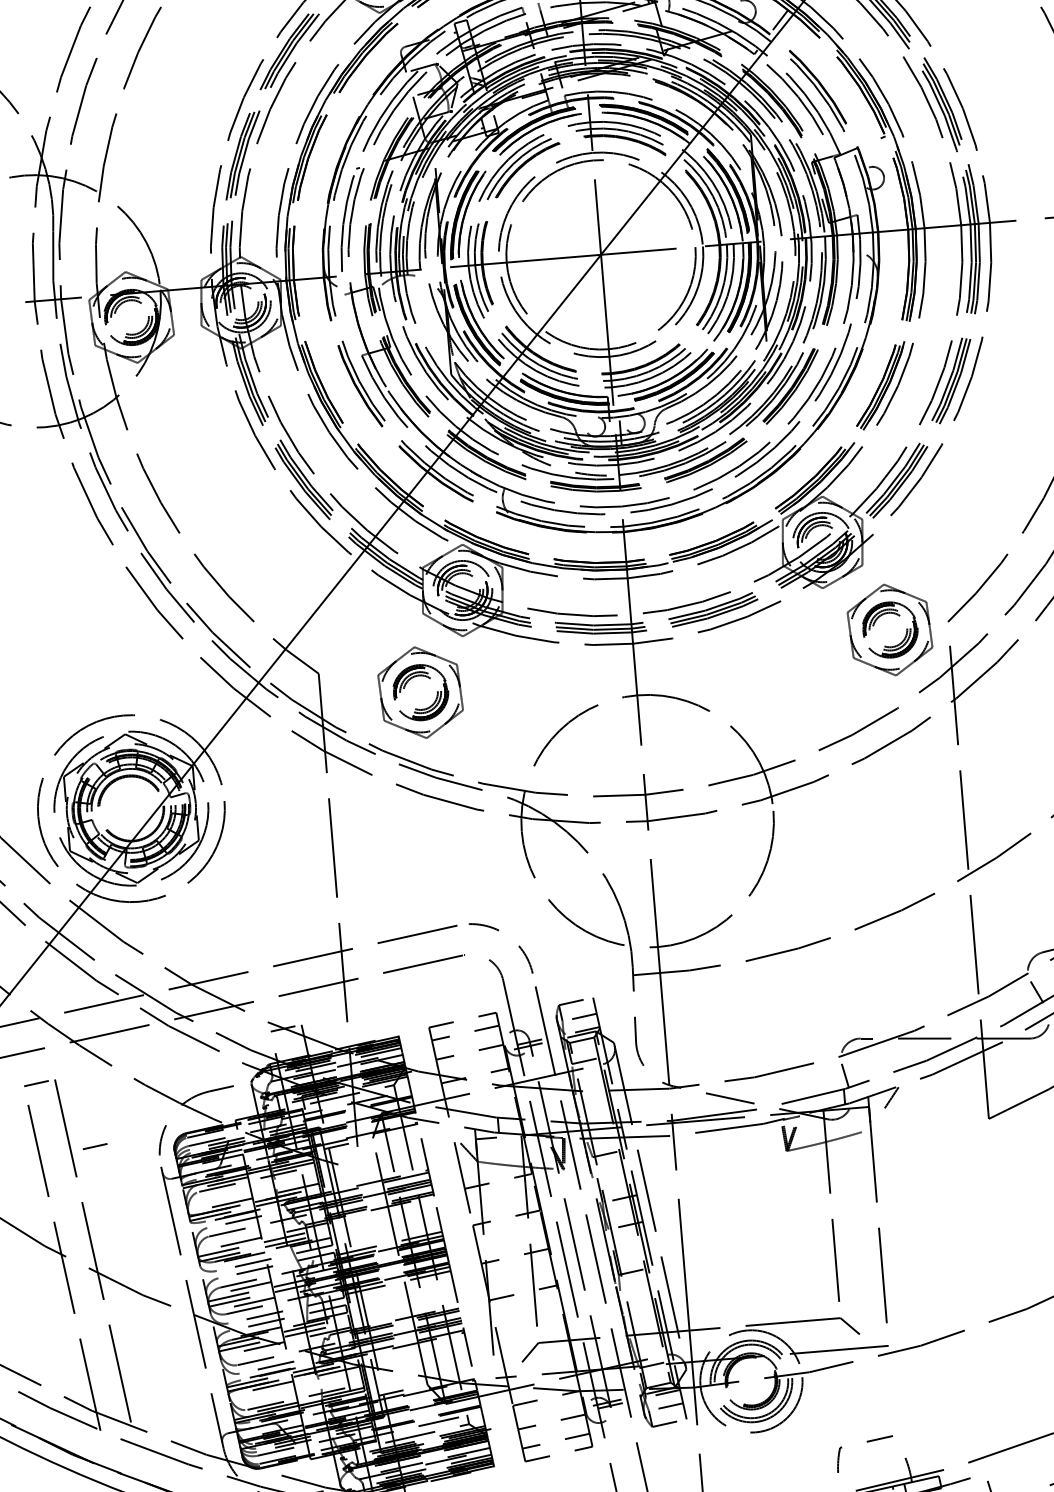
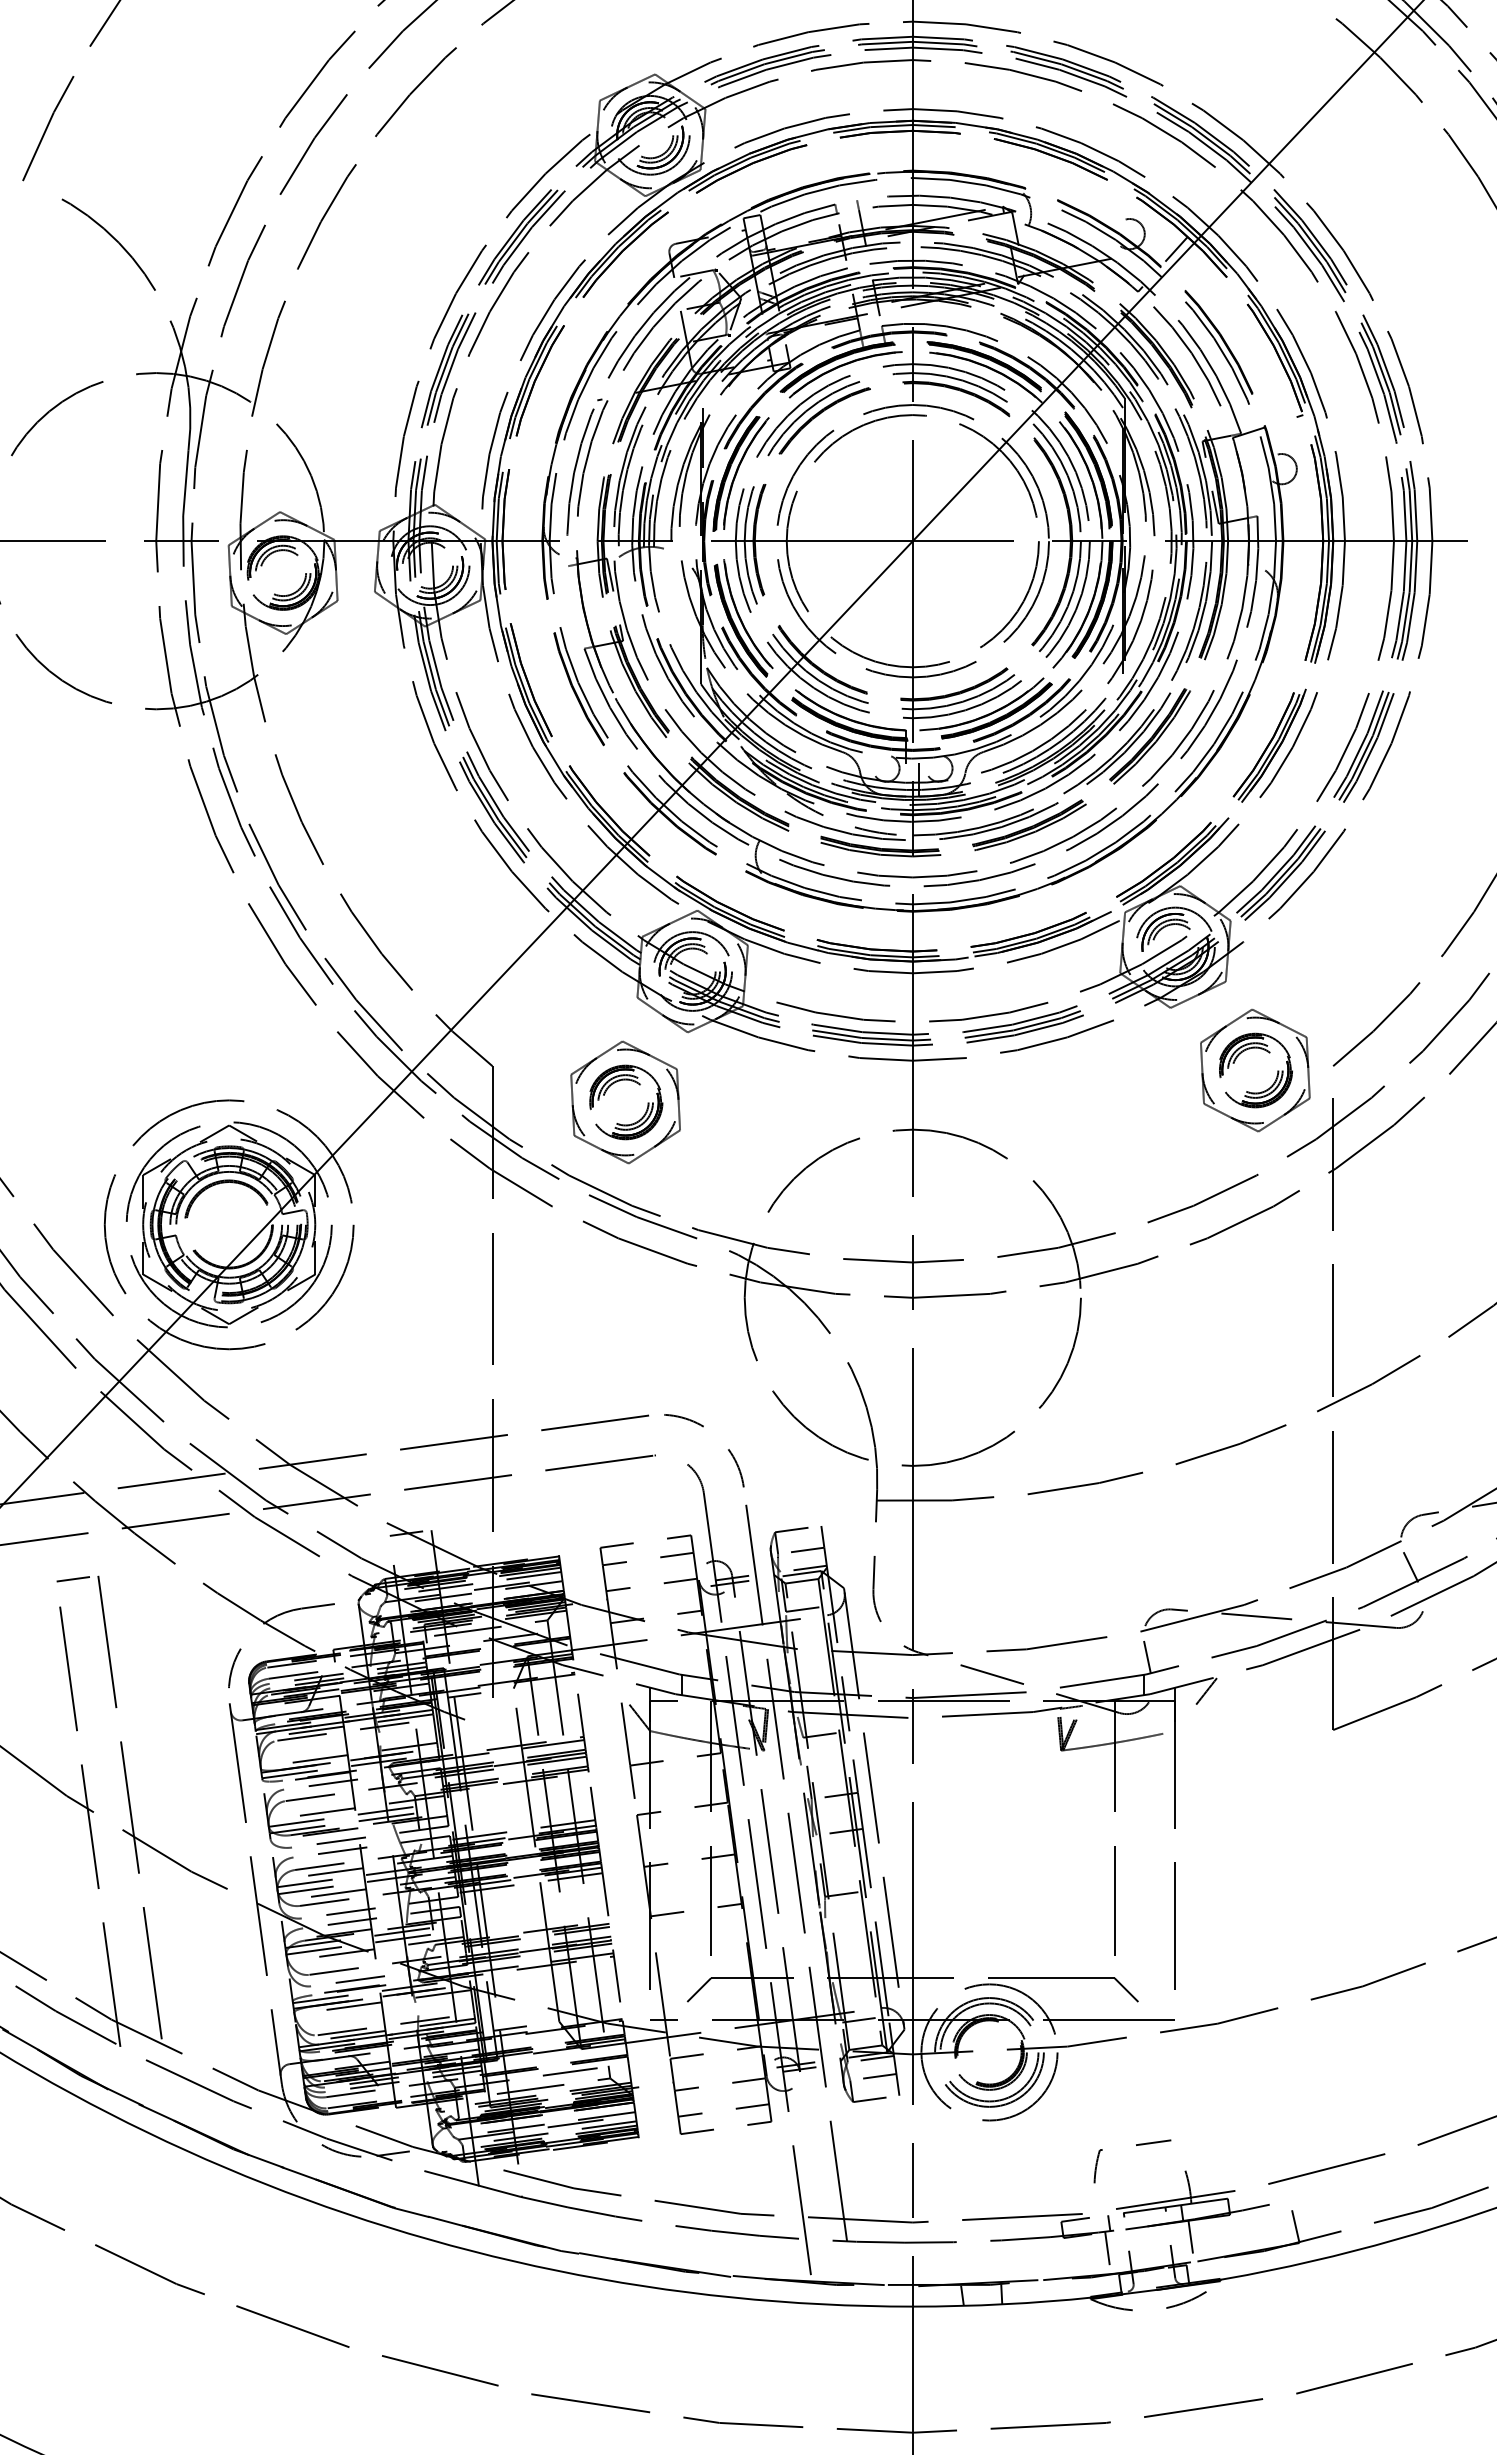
line: (94, 1146) -> (143, 1669), removed

